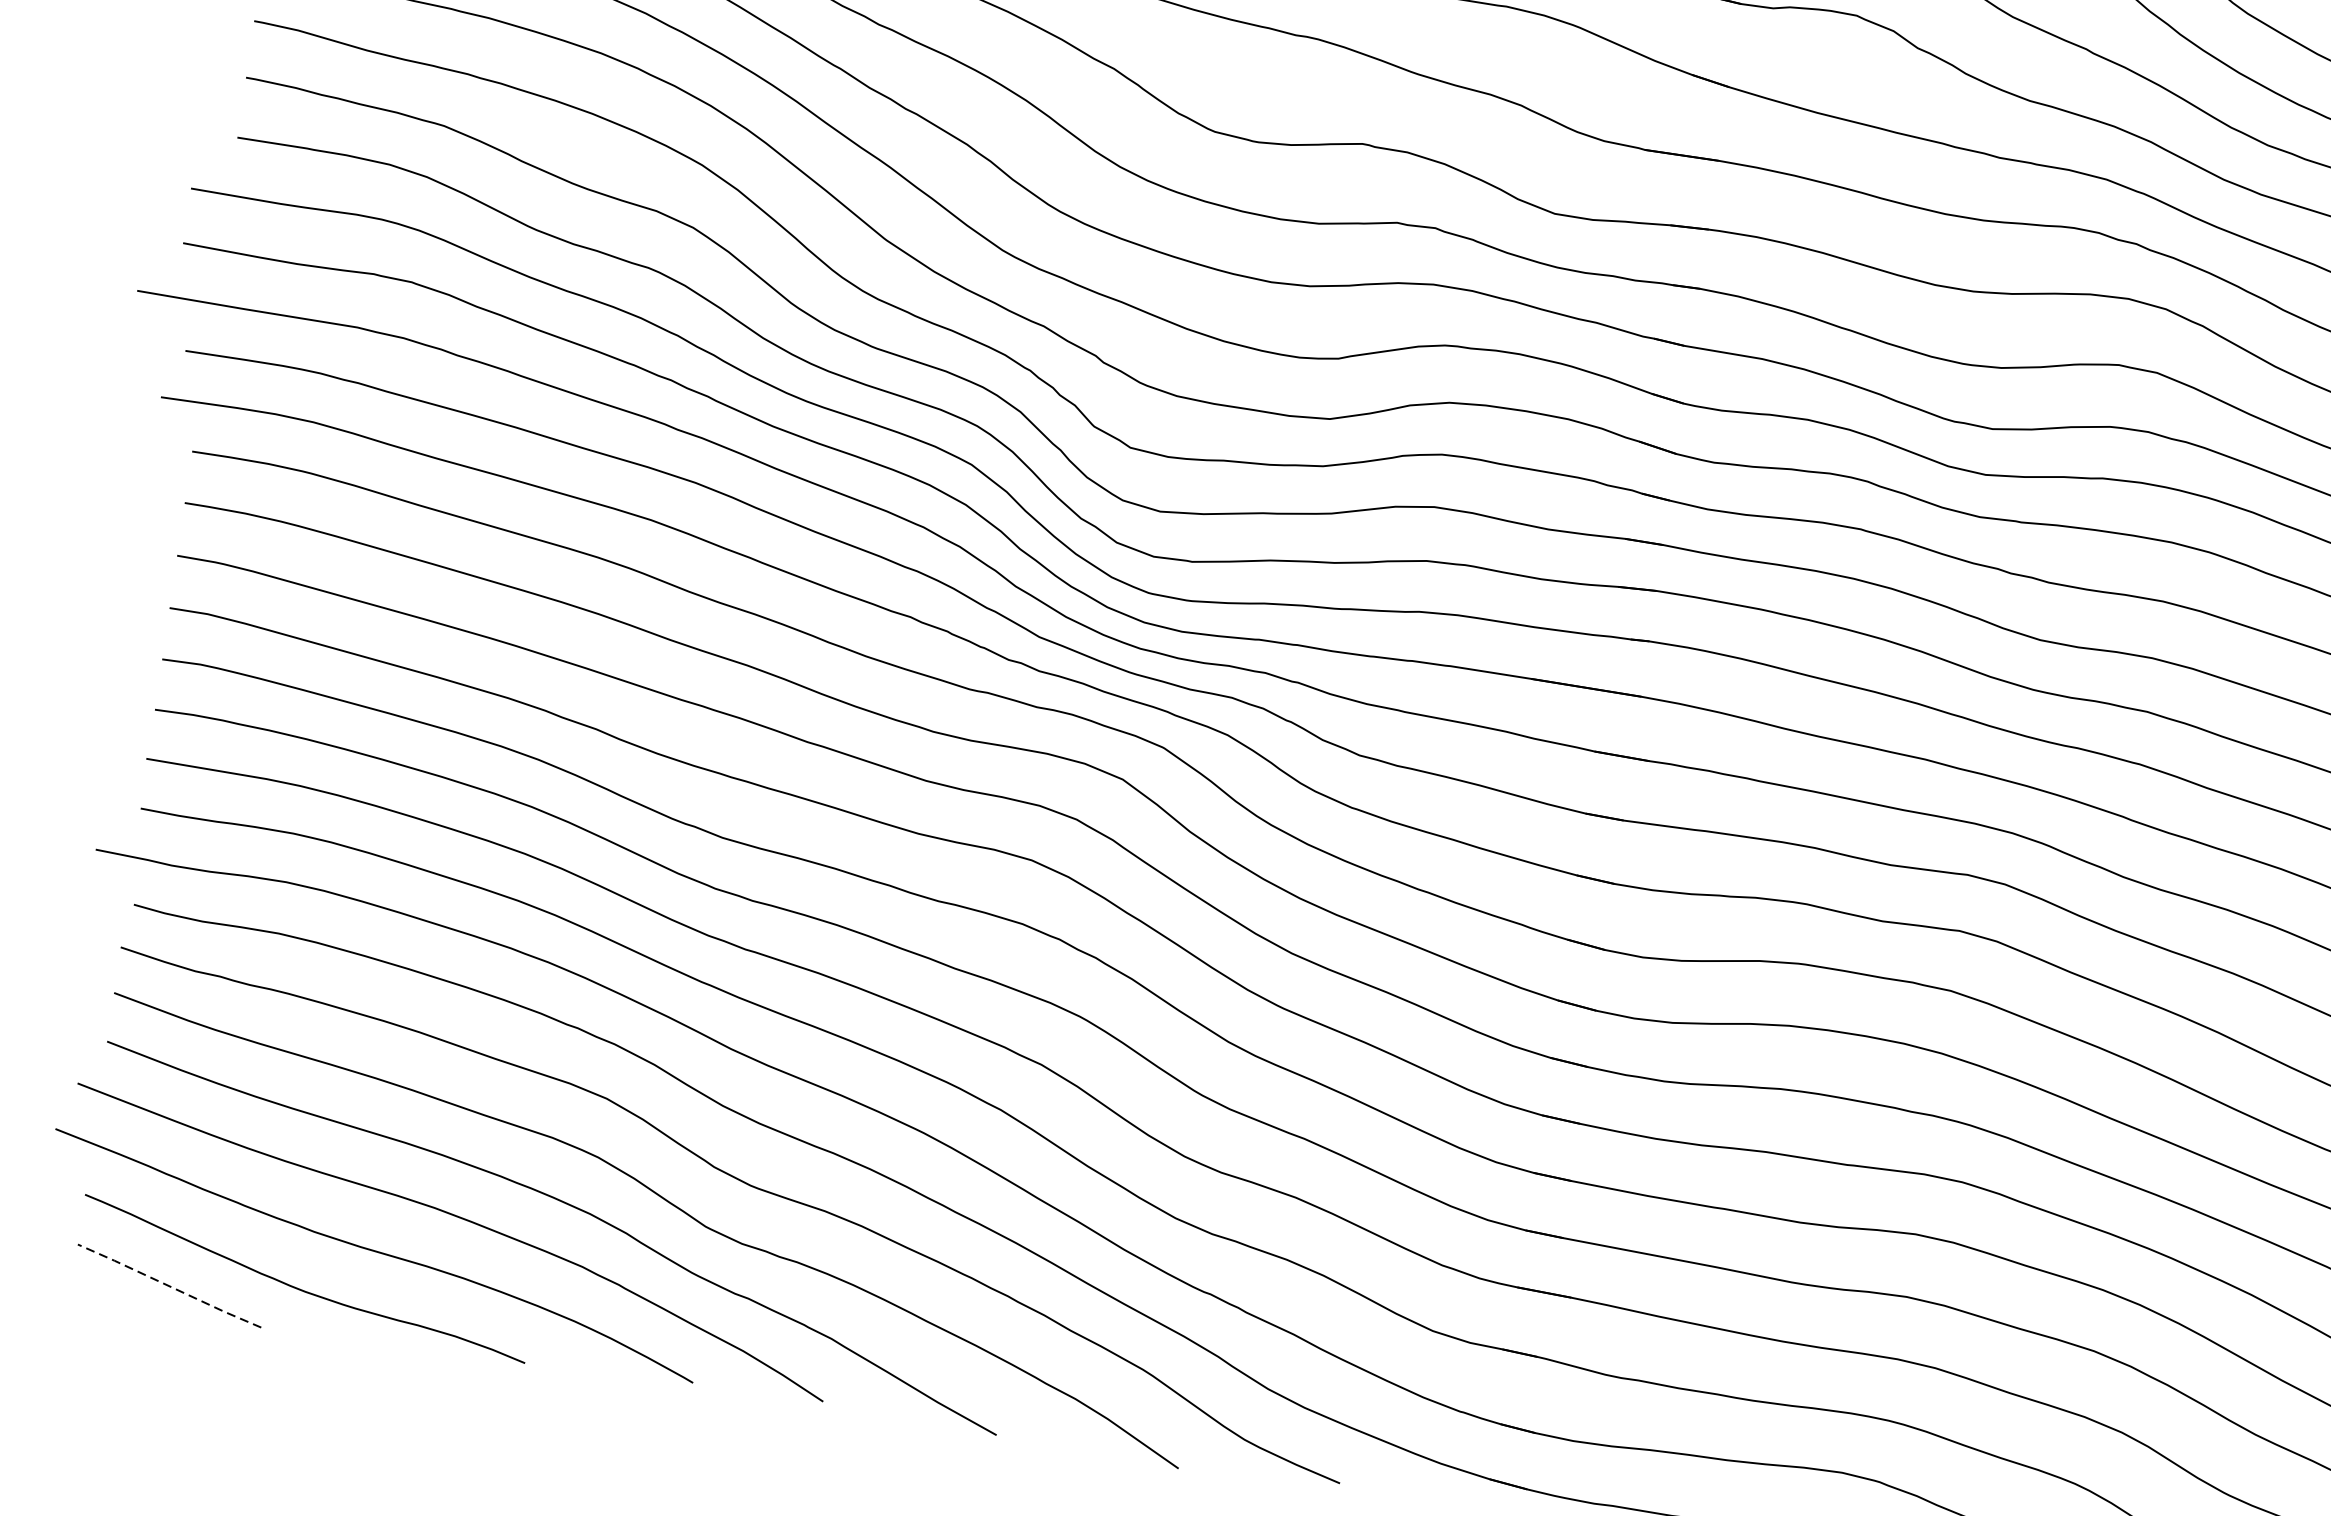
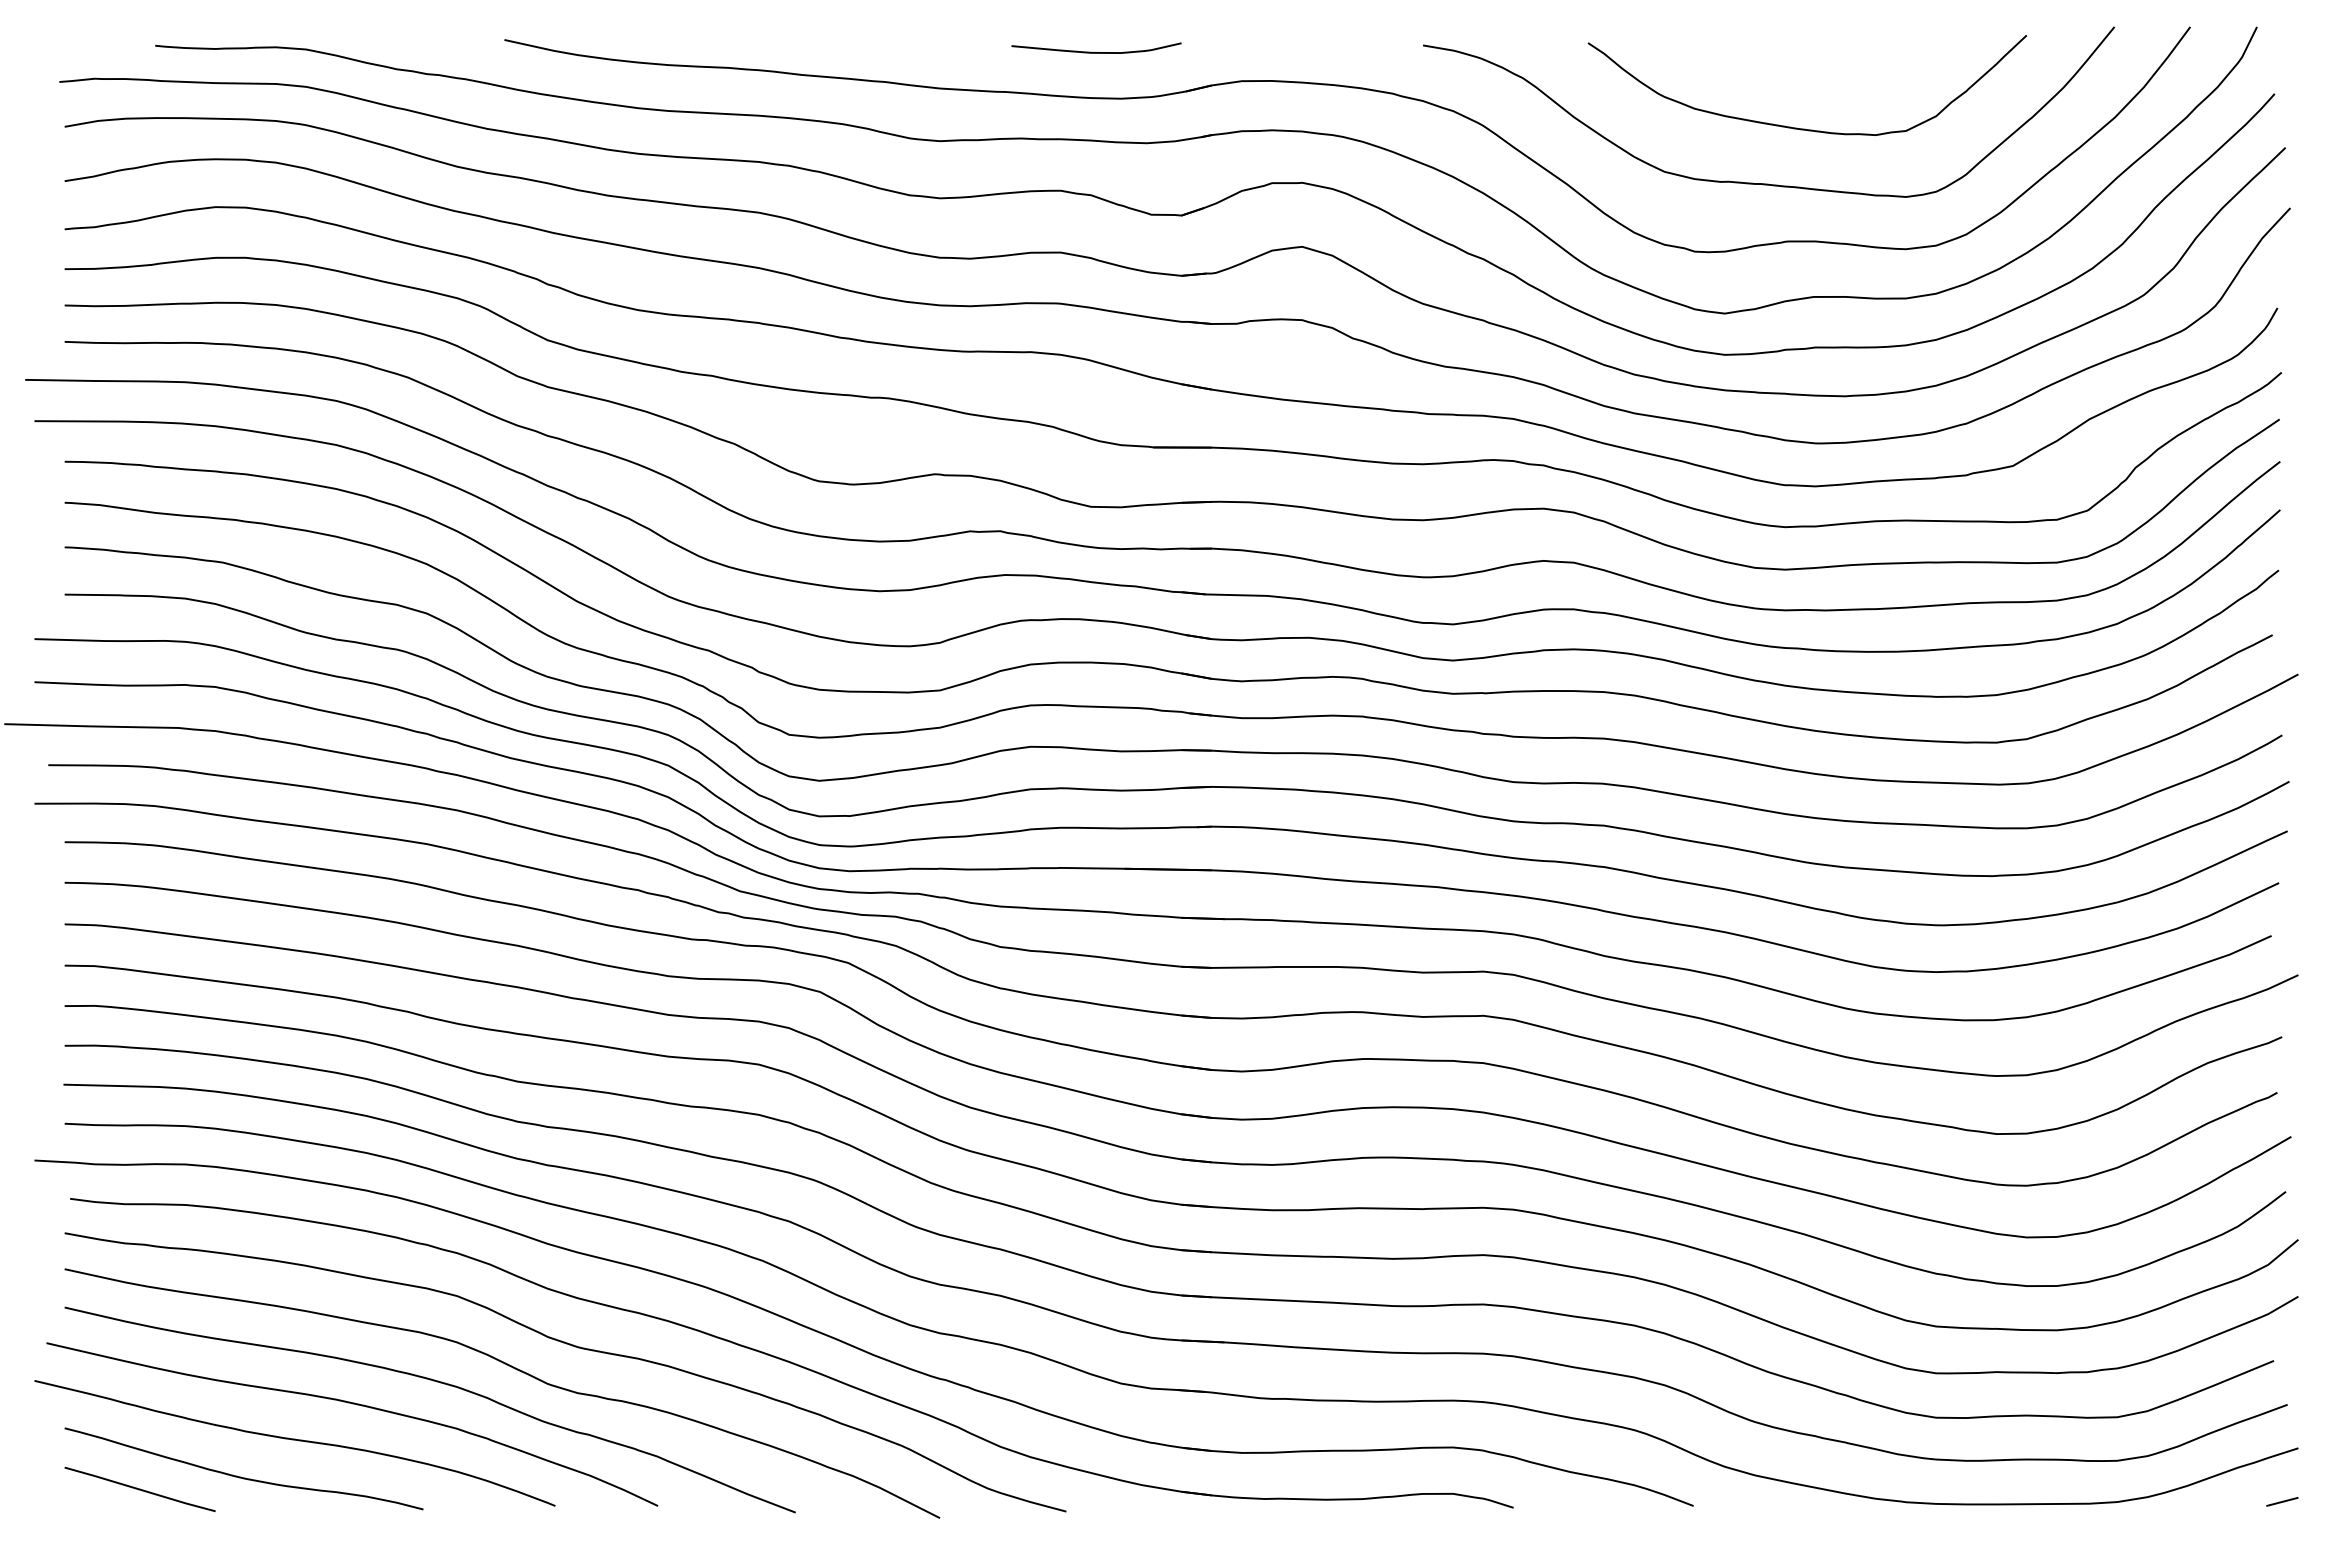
line: (168, 1285) -> (139, 1489), dashed -> solid

